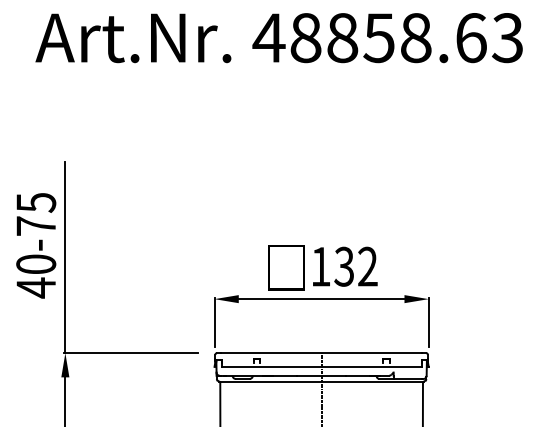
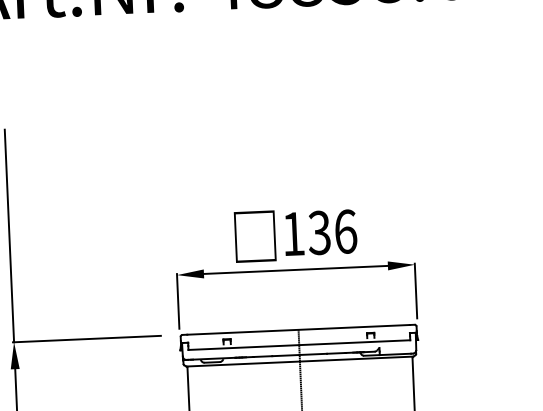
text: (367, 266) -> (345, 231), 132 -> 136

